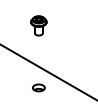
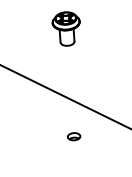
part: (38, 87) -> (73, 135), size x0.6

